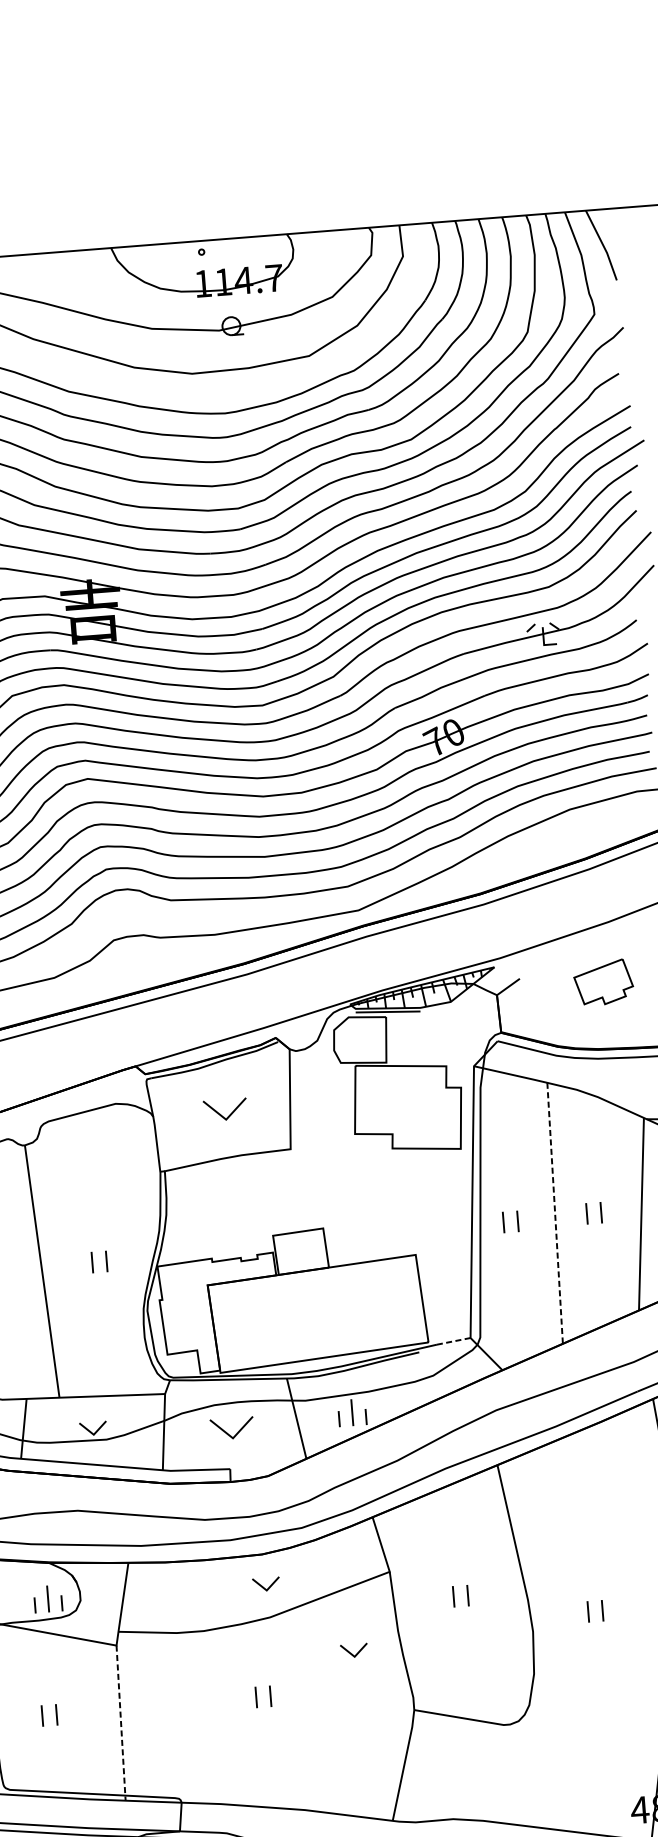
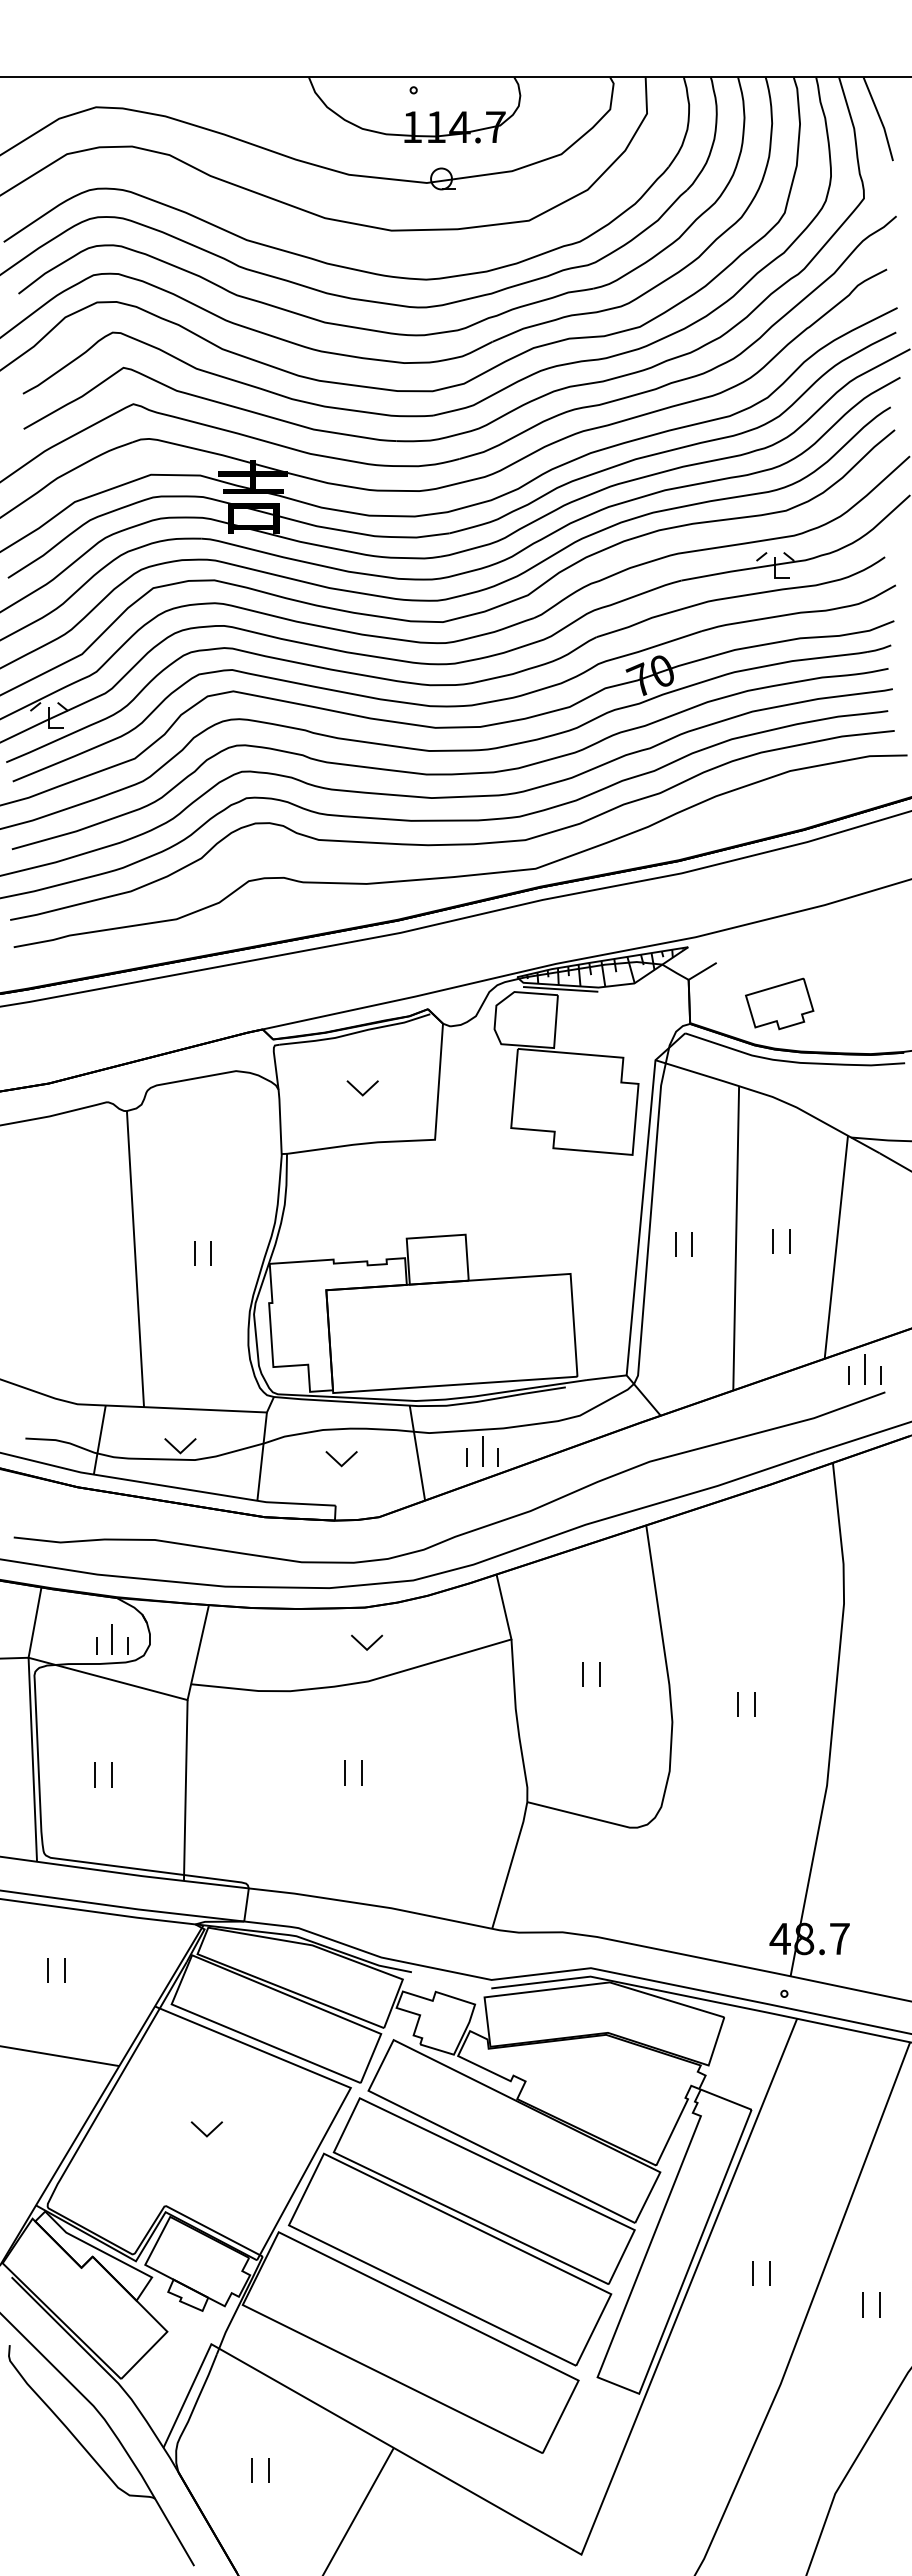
part: (603, 982) -> (779, 1003), moved
part: (225, 1110) -> (362, 1088), size x0.62
line: (555, 1213) -> (736, 1238), dashed -> solid
line: (453, 1341) -> (606, 1377), dashed -> solid
part: (232, 1429) -> (341, 1459), size x0.62
part: (354, 1650) -> (463, 1727), removed
line: (120, 1724) -> (185, 1791), dashed -> solid

